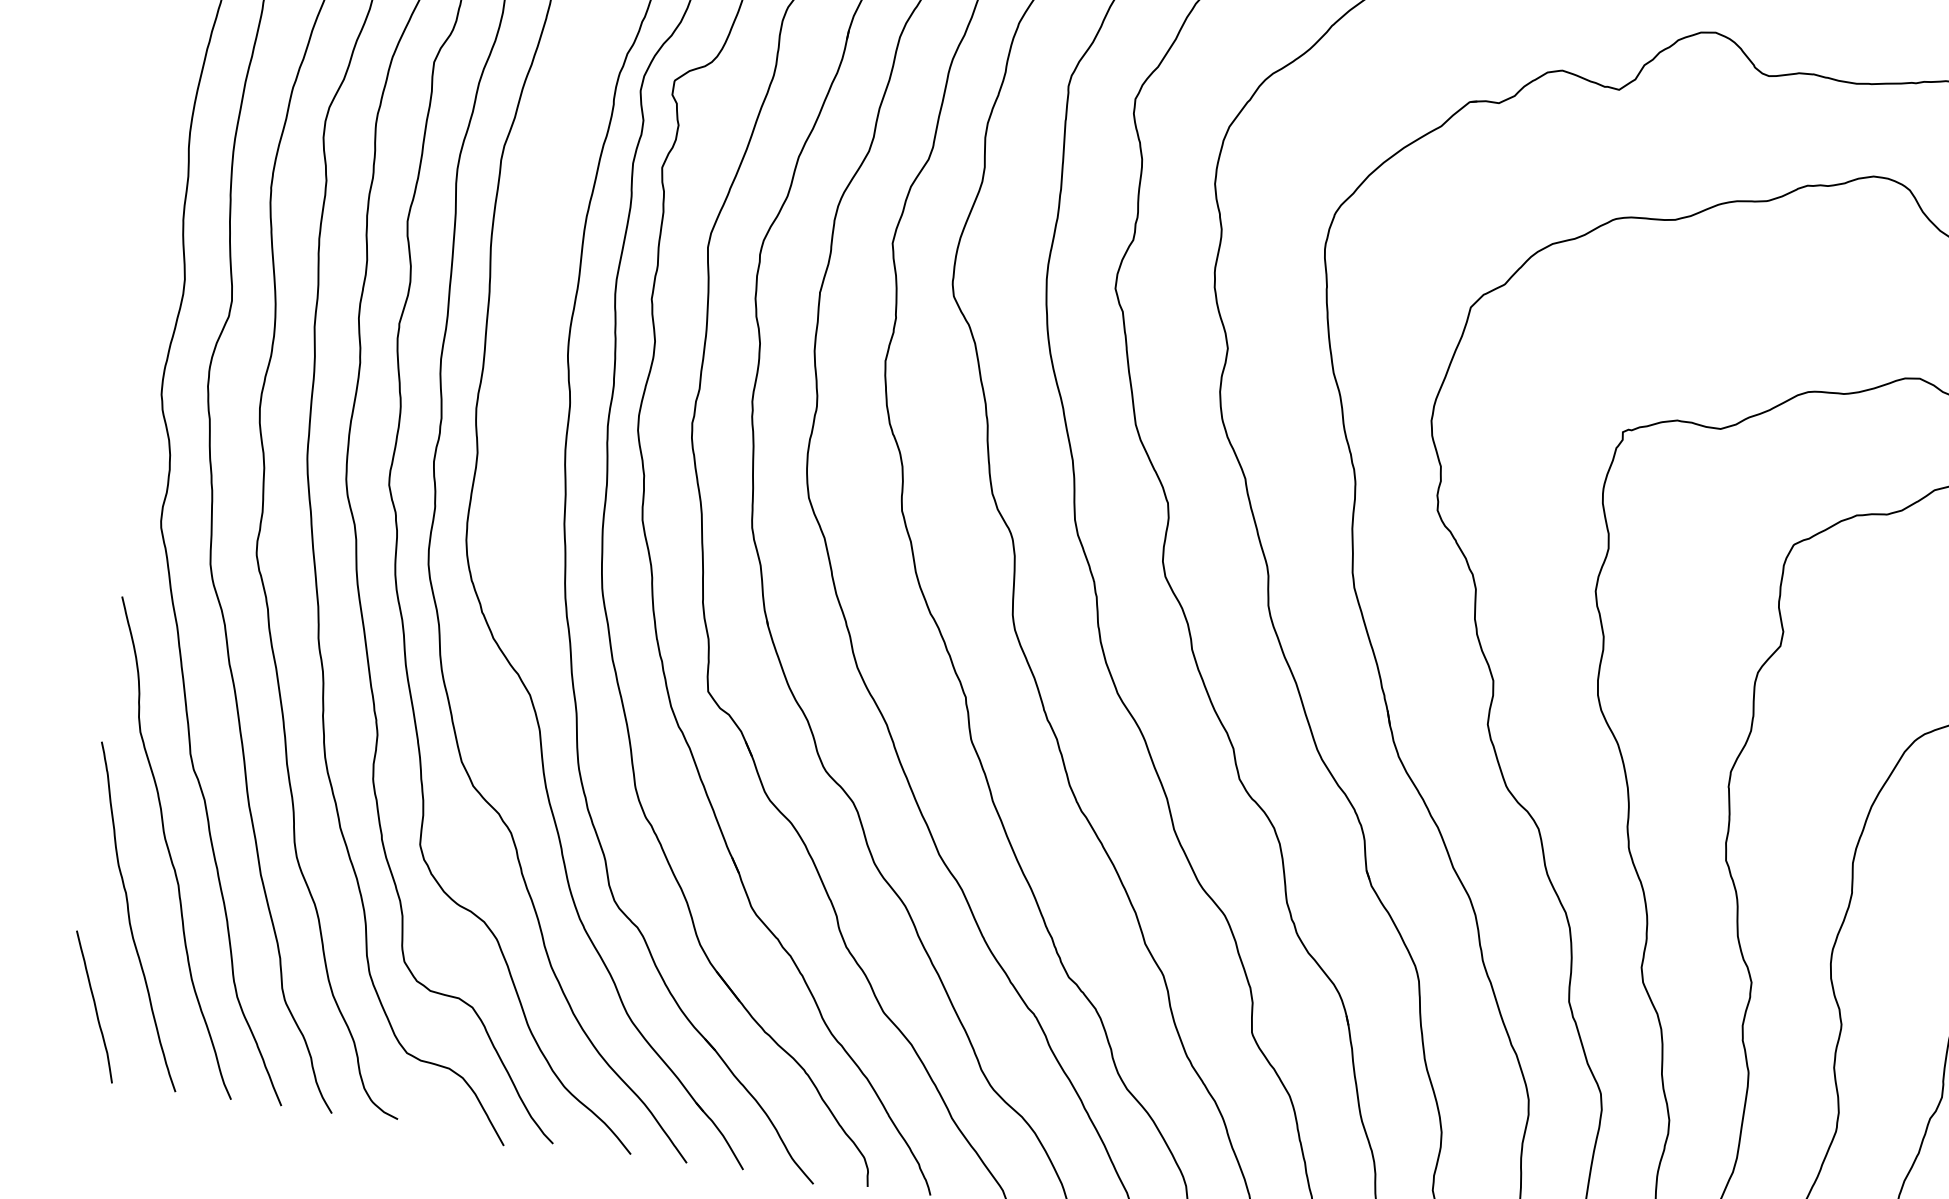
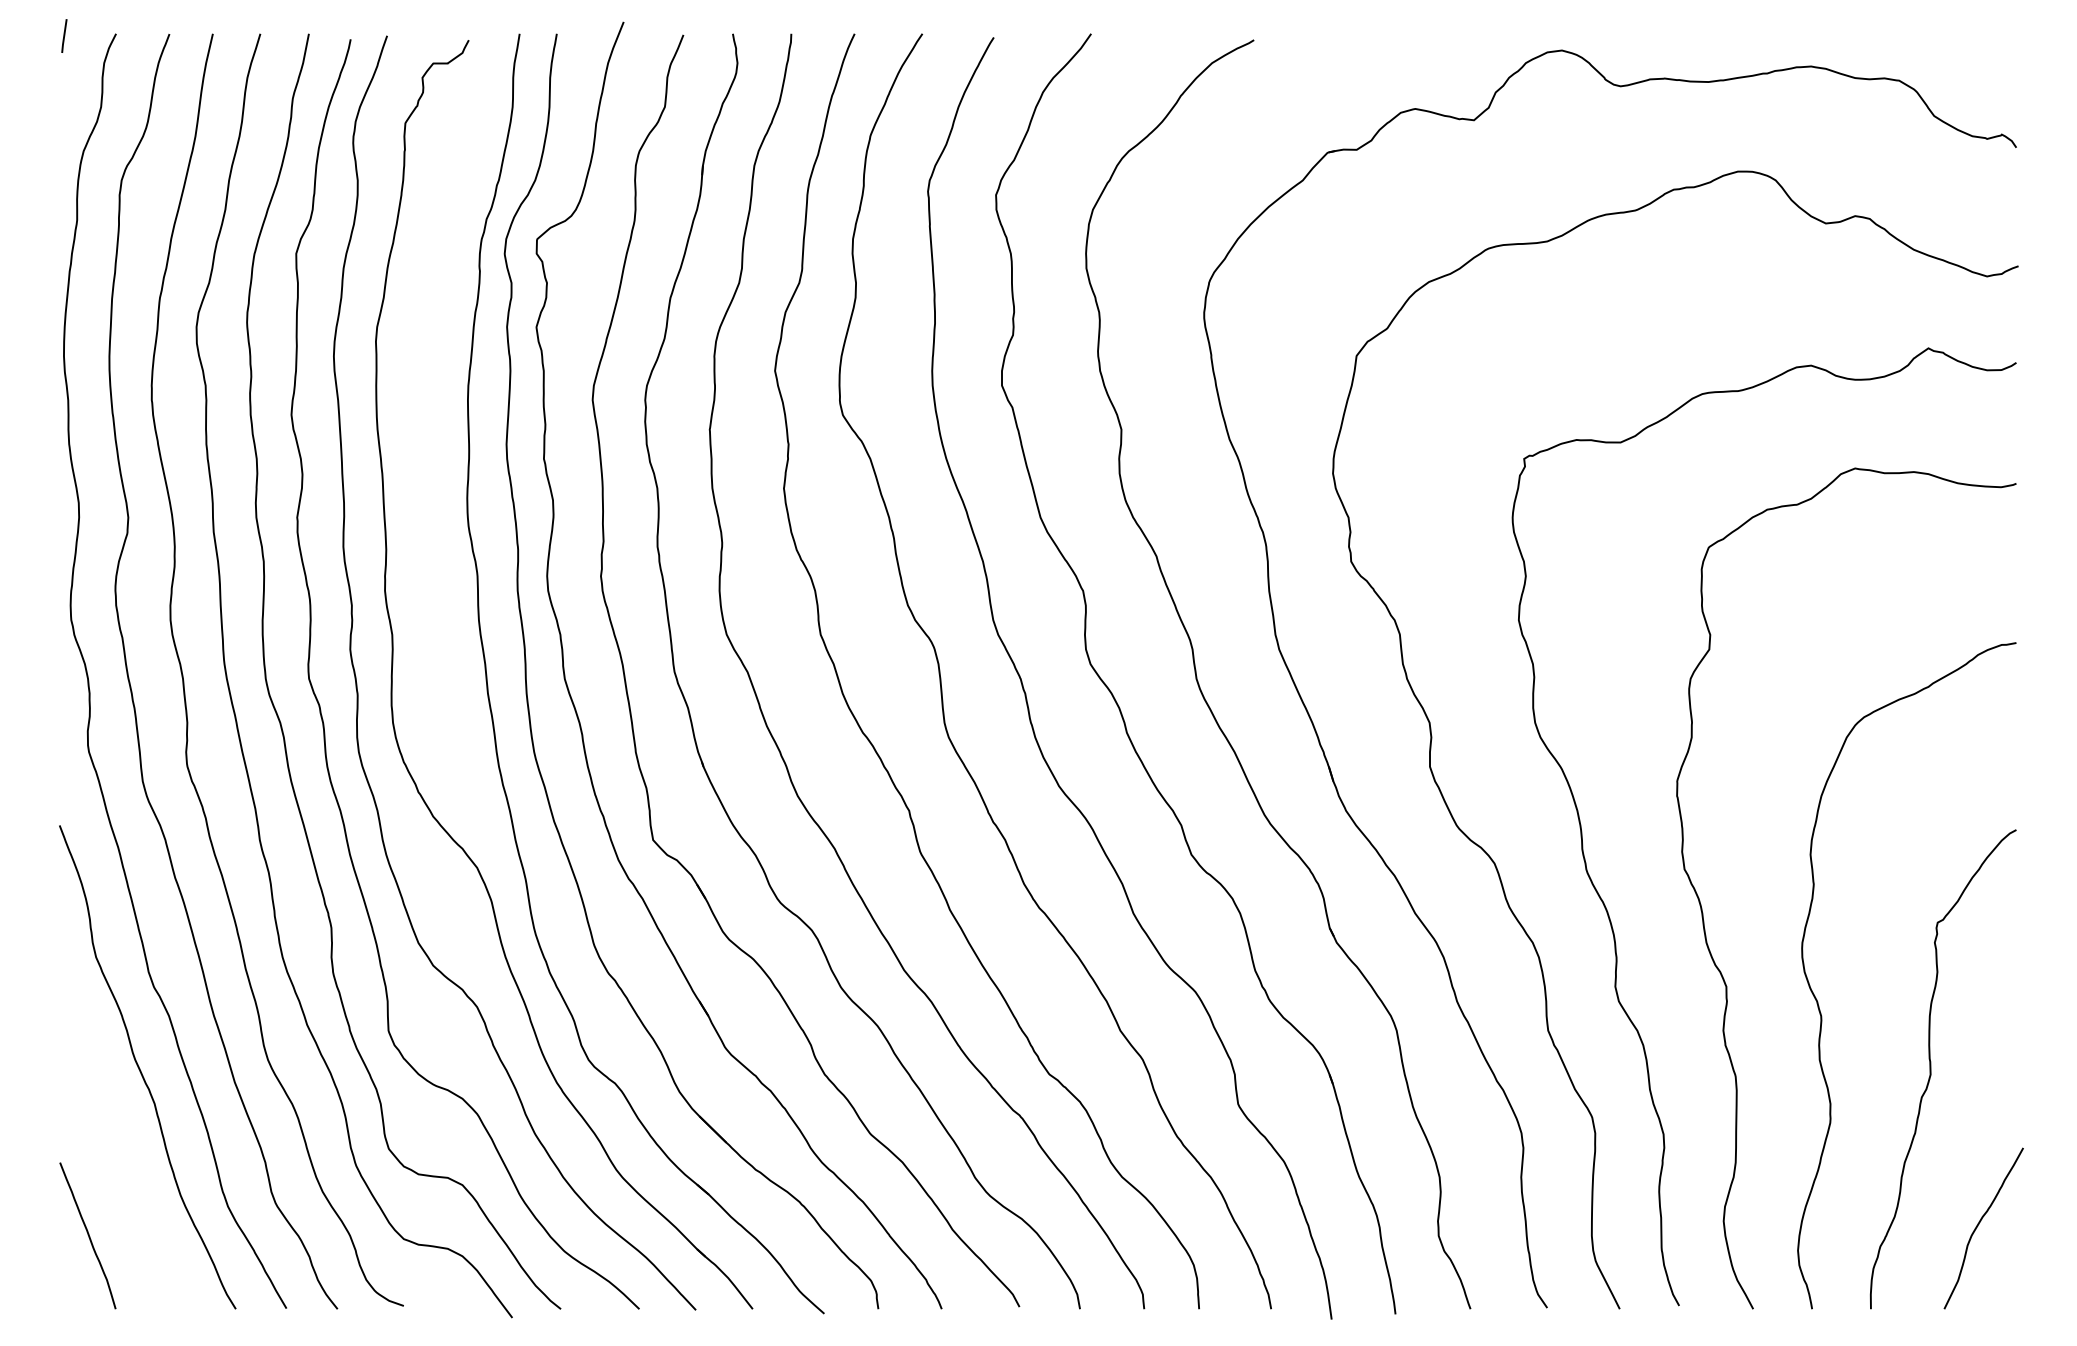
curve: (130, 918) -> (111, 1143), removed

